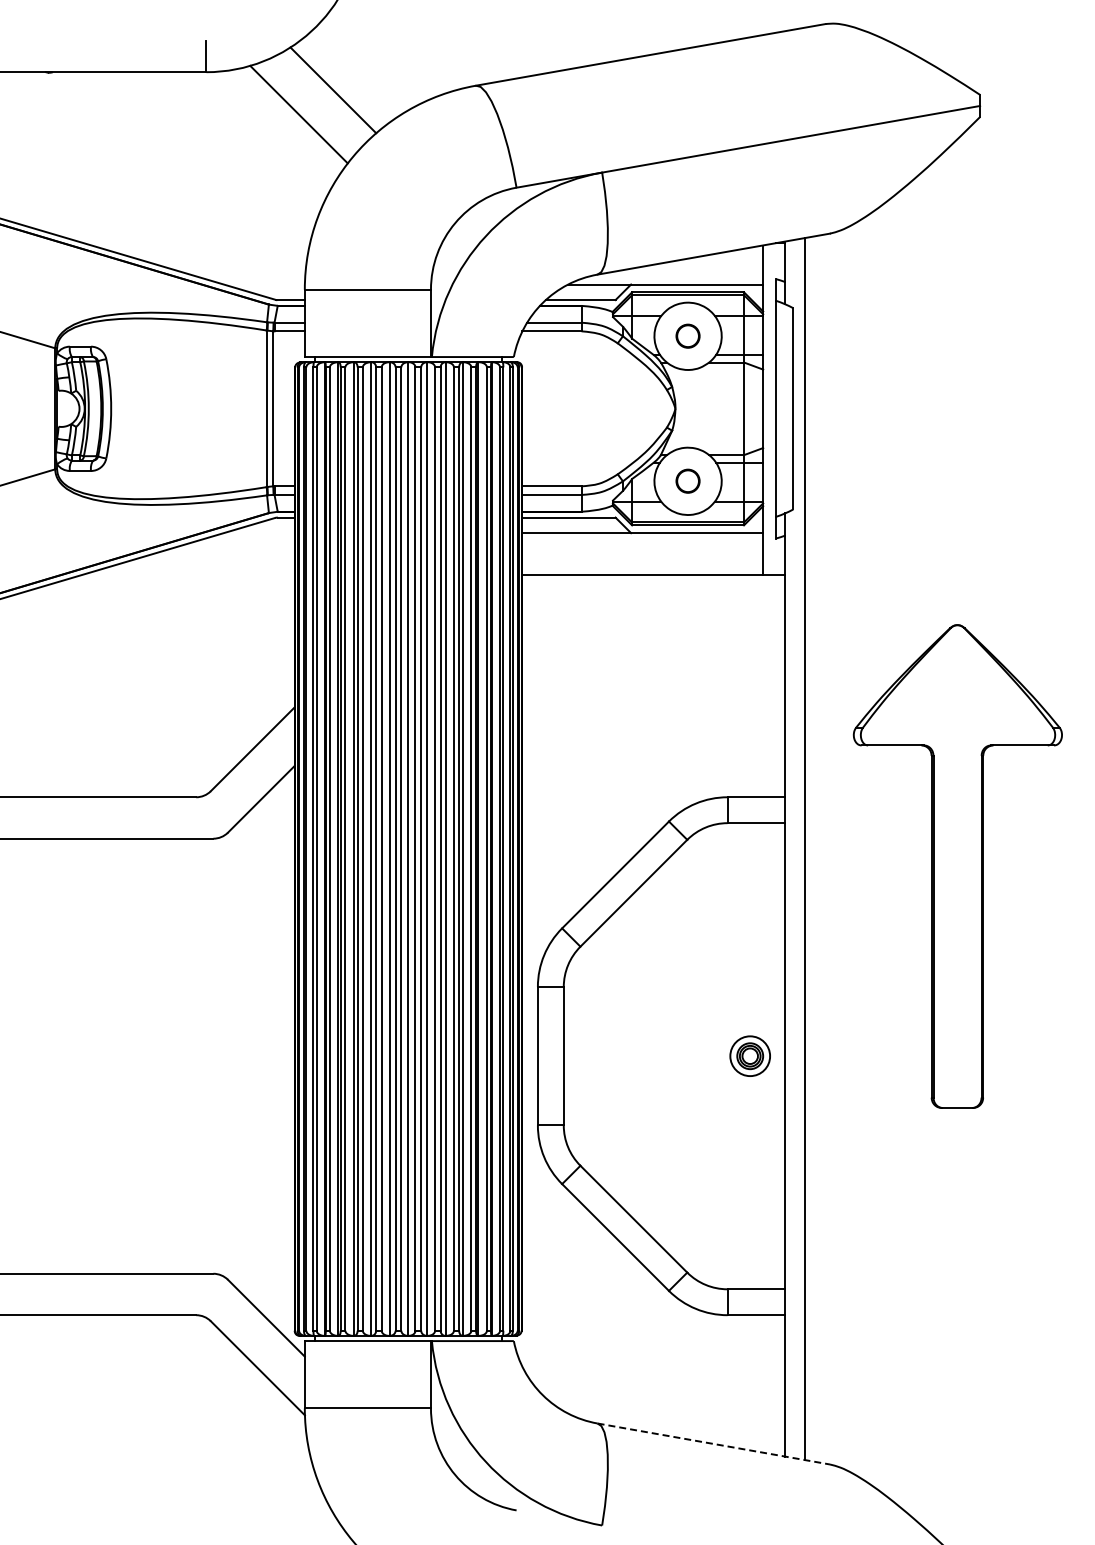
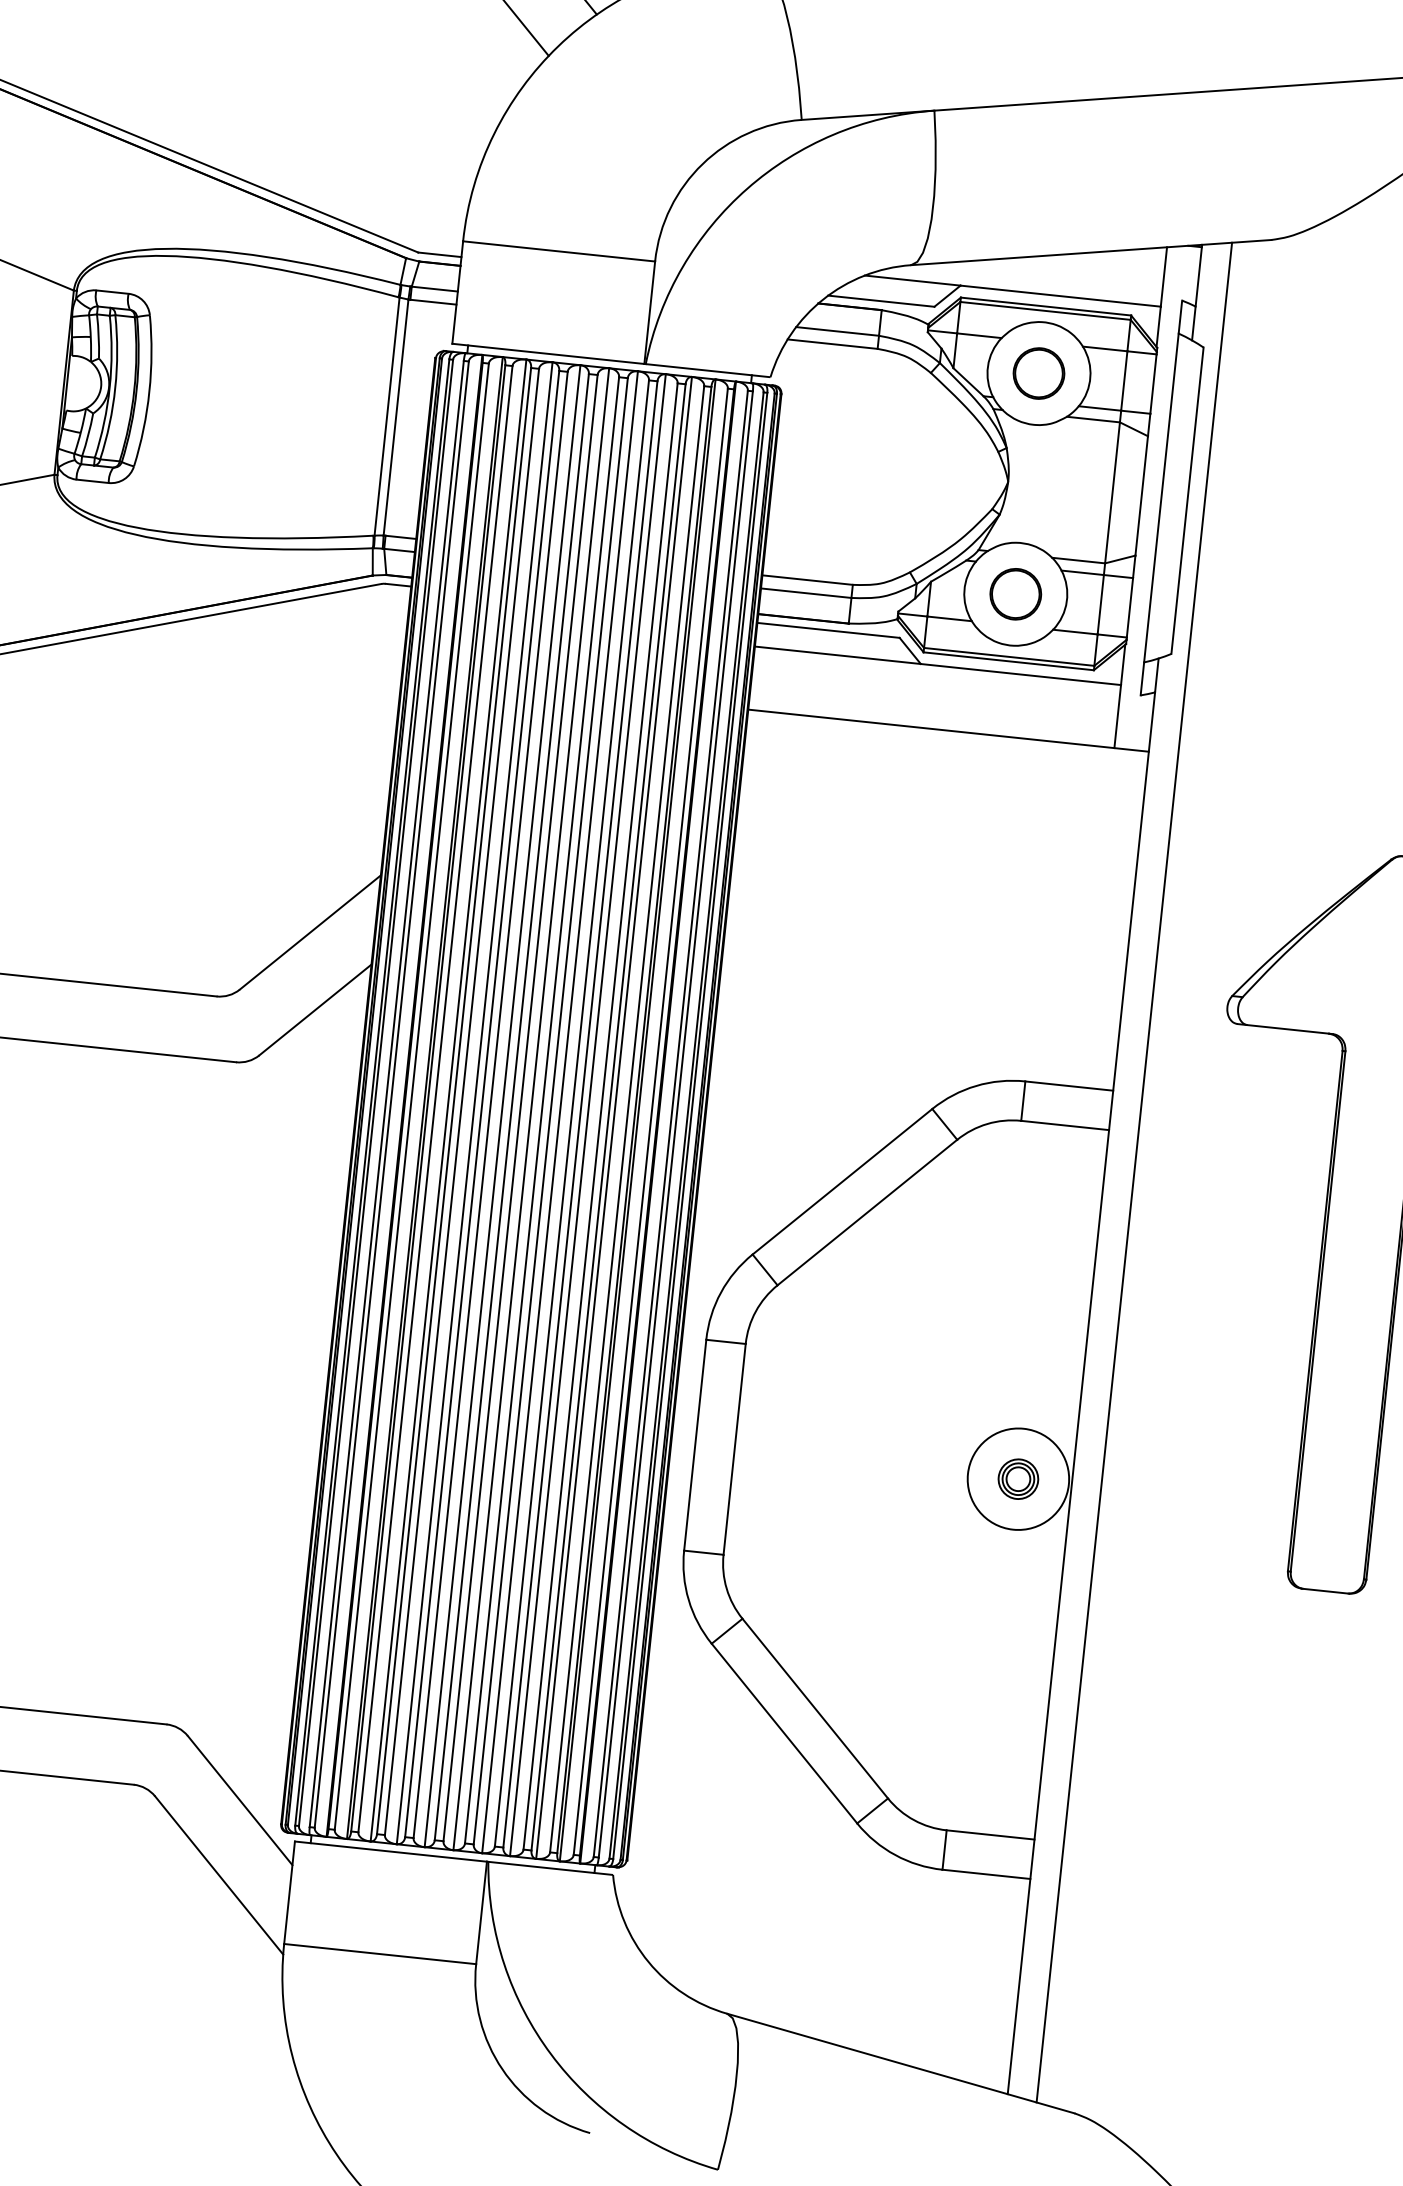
circle: (687, 335) -> (1038, 372), size x1.43
circle: (687, 480) -> (1015, 592), size x1.43
circle: (750, 1056) -> (1018, 1479), size x1.67
line: (713, 1443) -> (900, 2062), dashed -> solid

